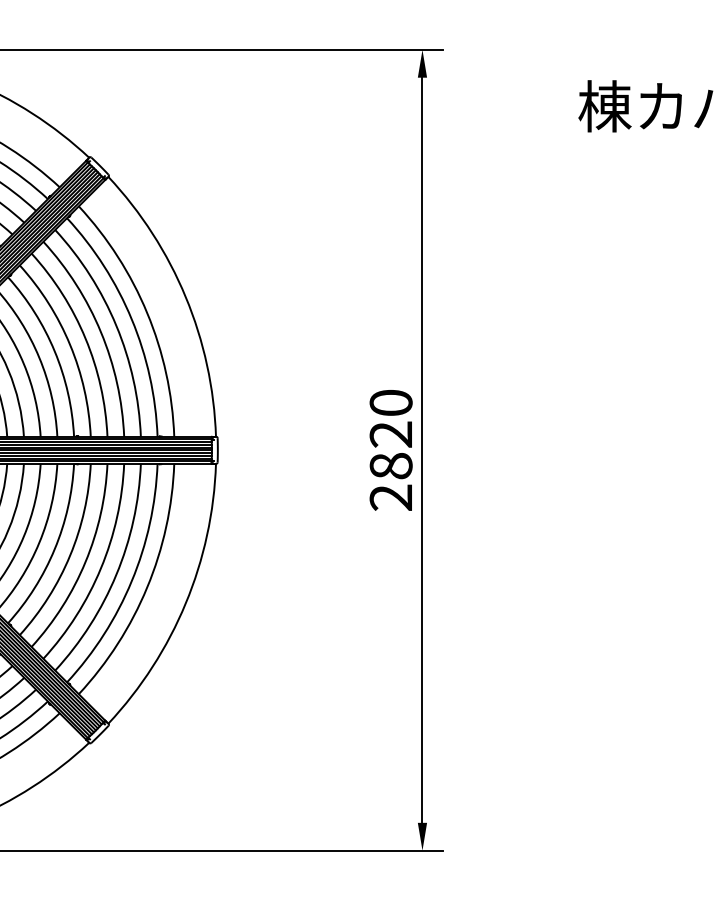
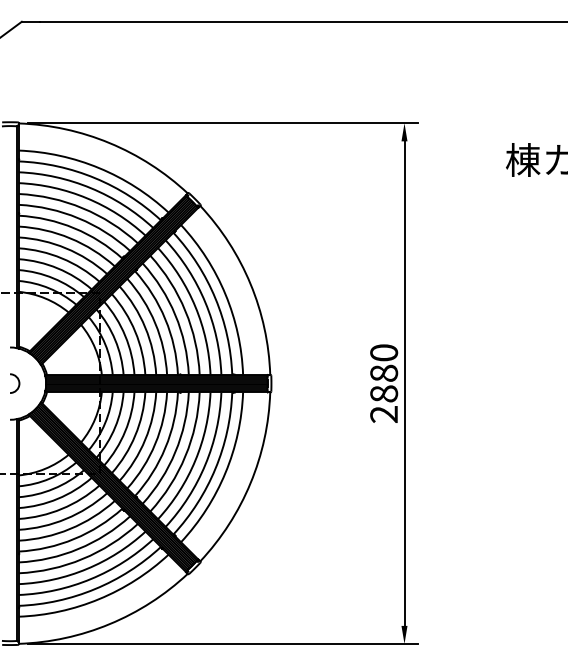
text: (391, 433) -> (384, 372), 2820 -> 2880

